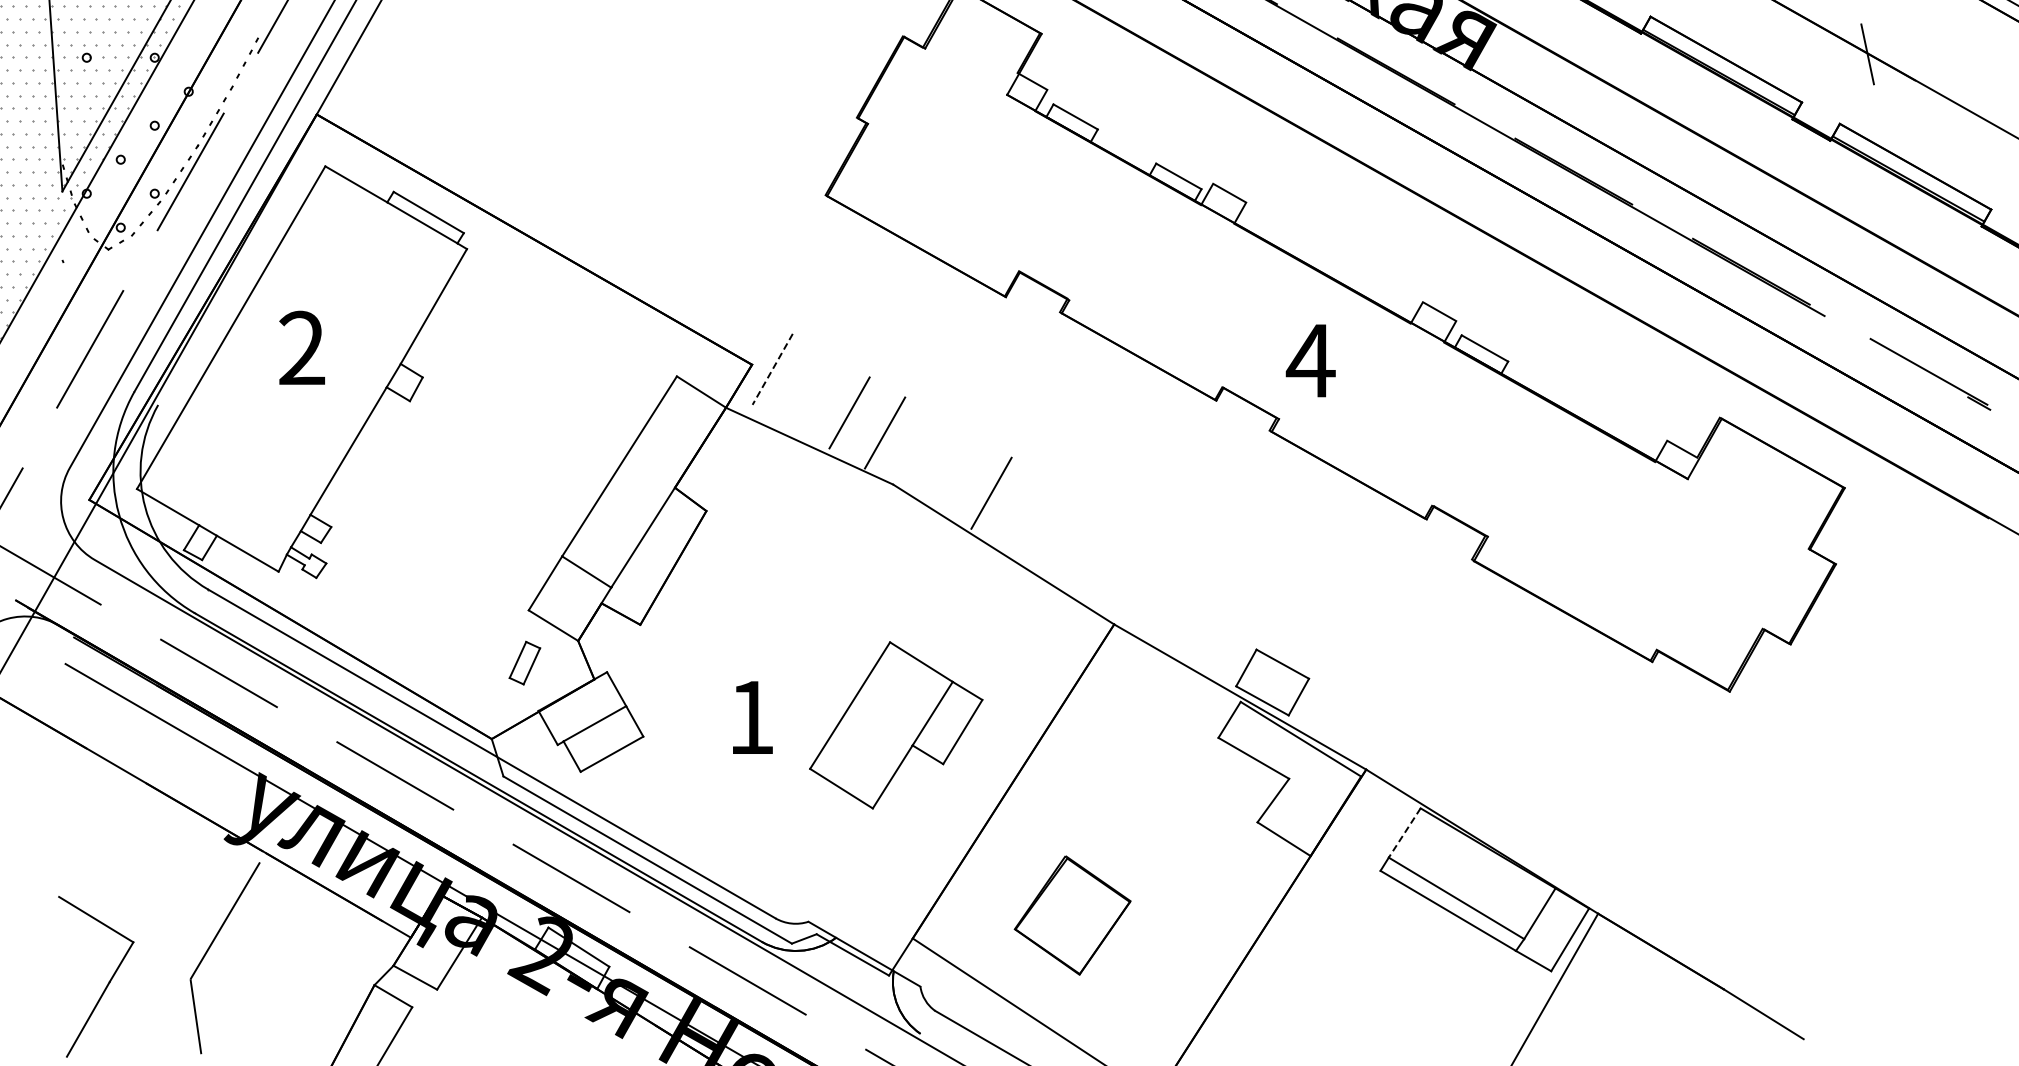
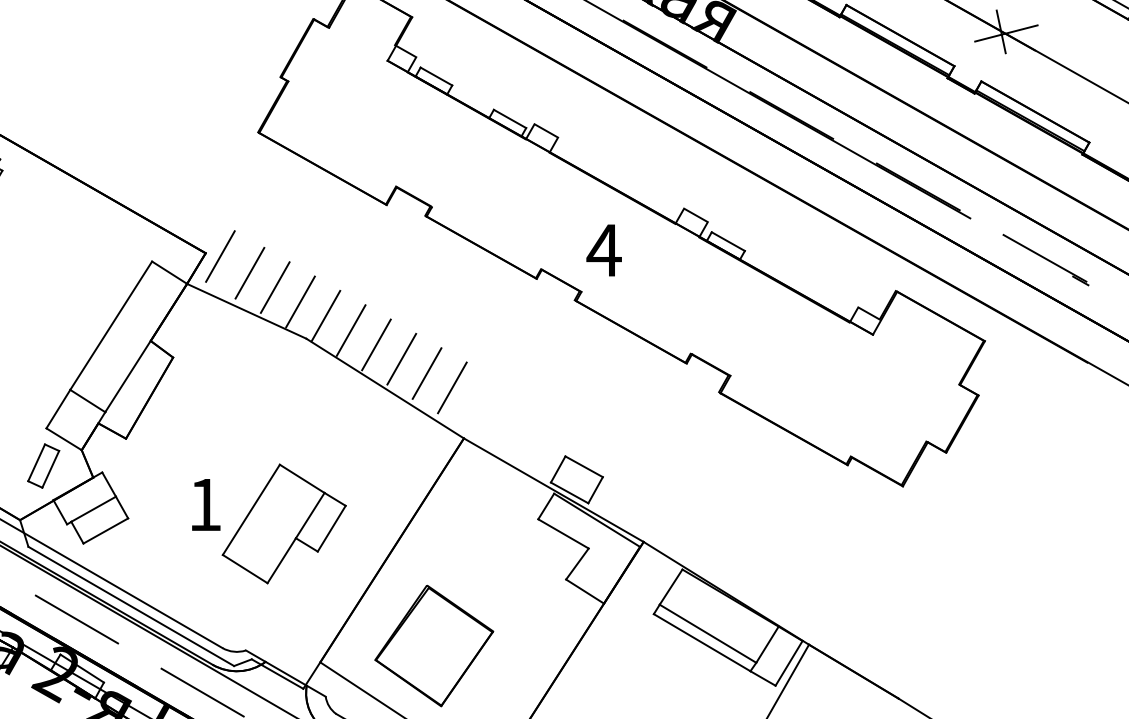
line: (1874, 56) -> (1006, 33), added
line: (772, 369) -> (220, 256), dashed -> solid
line: (814, 392) -> (250, 273), added
line: (920, 452) -> (325, 315), added
line: (955, 472) -> (350, 330), added
line: (1026, 512) -> (401, 358), added
line: (1062, 533) -> (427, 373), added
line: (1097, 553) -> (452, 387), added
part: (524, 662) -> (43, 465), size x1.43
part: (896, 725) -> (284, 524), moved
line: (1404, 833) -> (670, 587), dashed -> solid
part: (1072, 915) -> (434, 645), size x1.43

